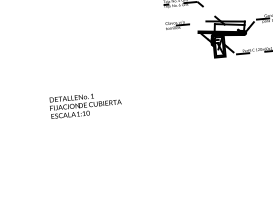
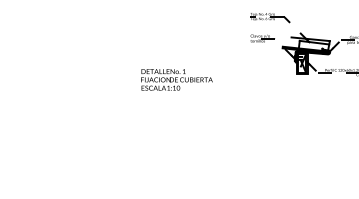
text: (85, 104) -> (176, 79), moved

